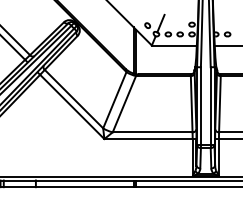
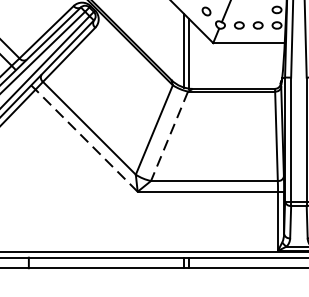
line: (124, 104) -> (169, 136), solid -> dashed
line: (71, 106) -> (85, 139), solid -> dashed

